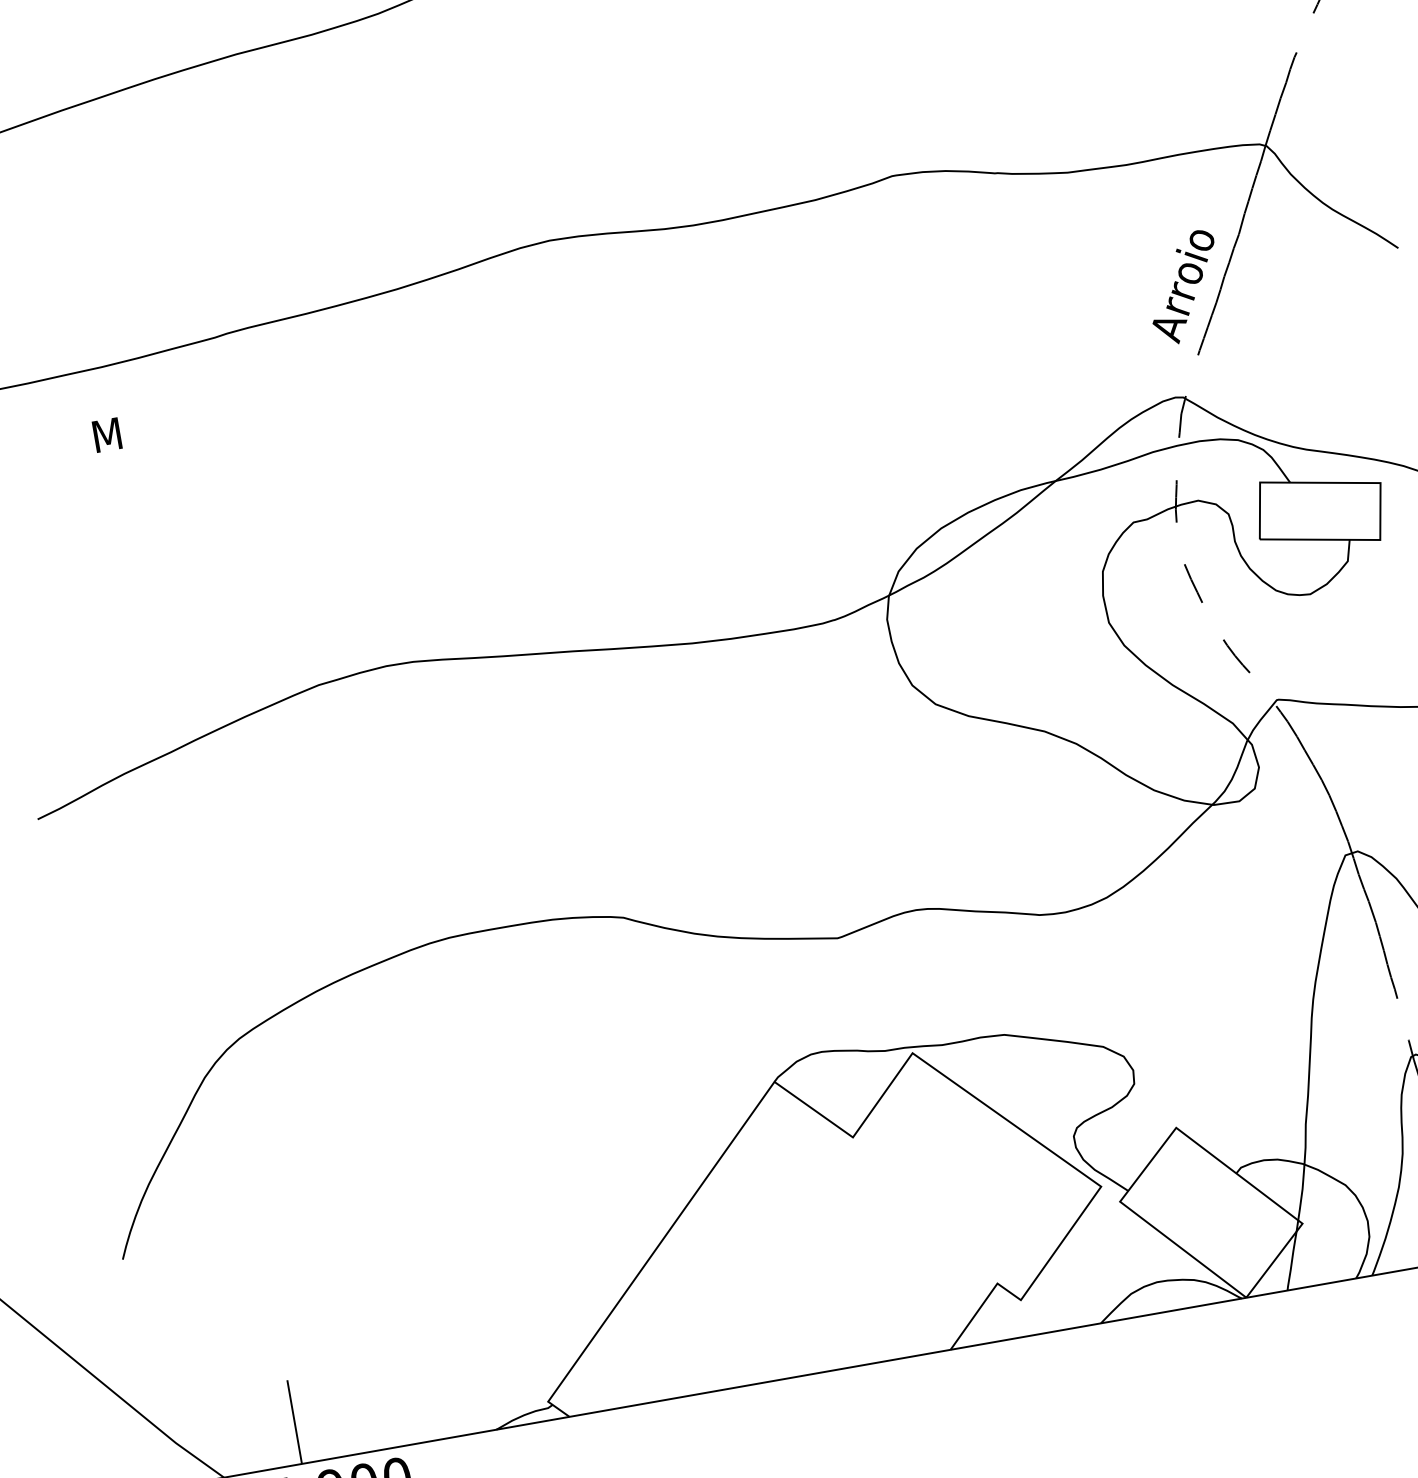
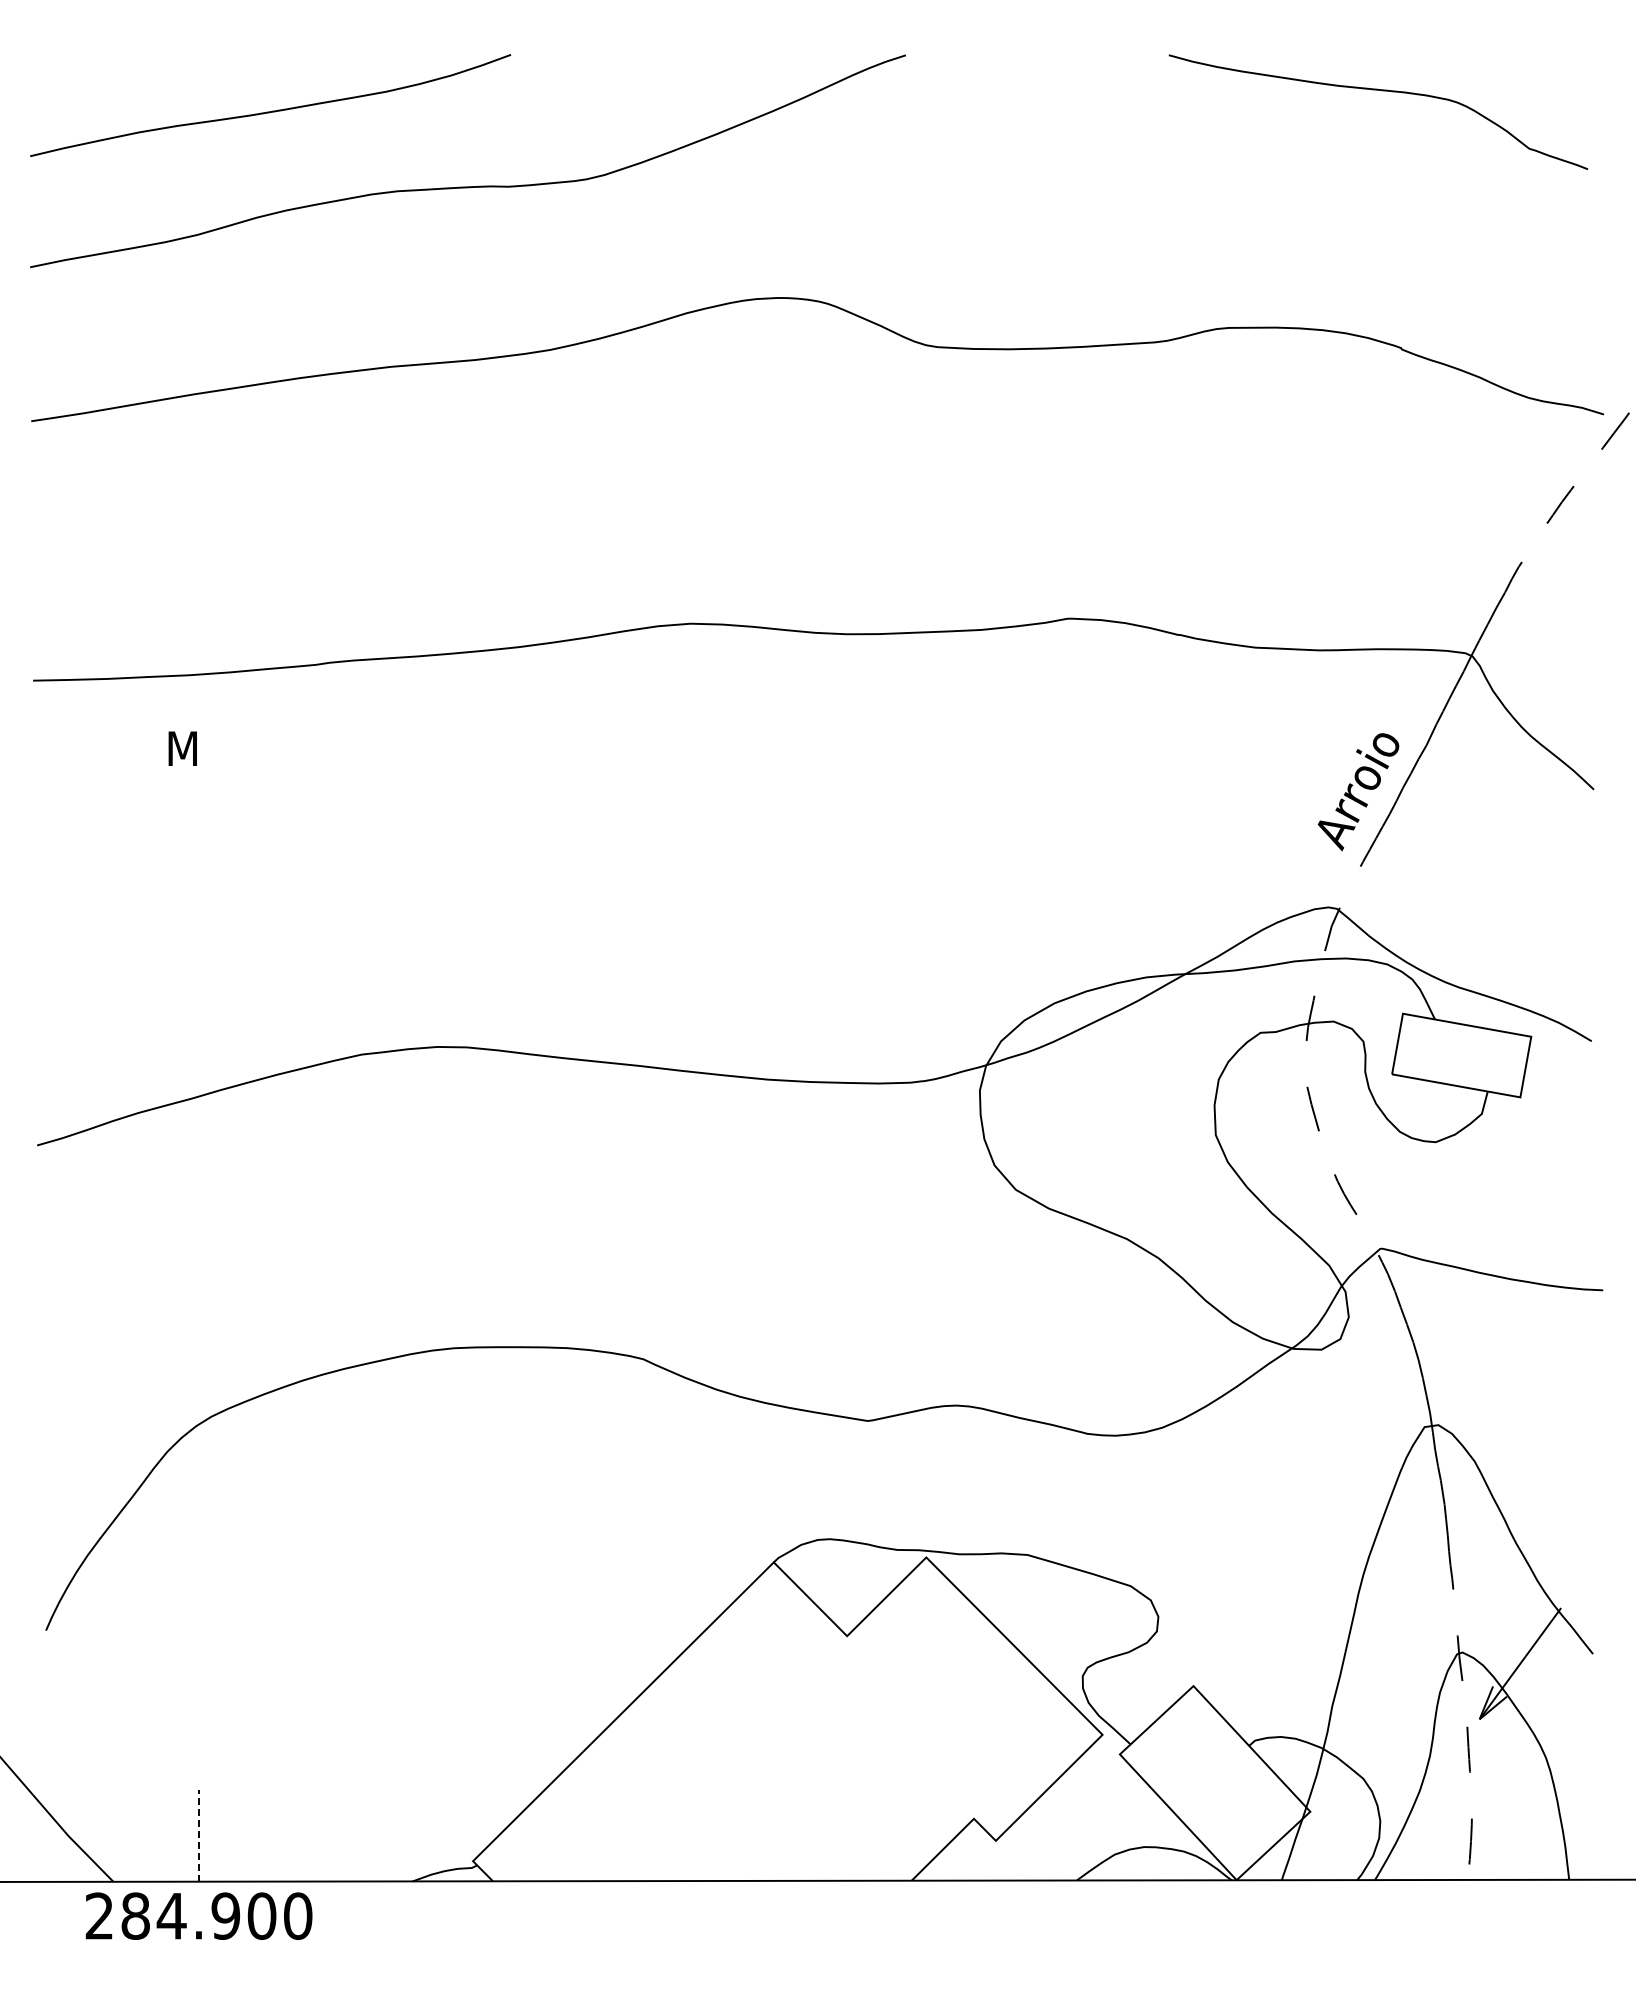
line: (294, 1421) -> (198, 1835), solid -> dashed

